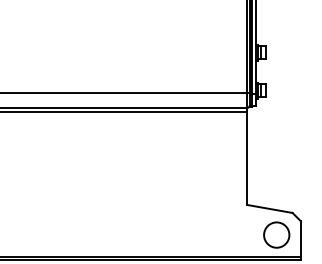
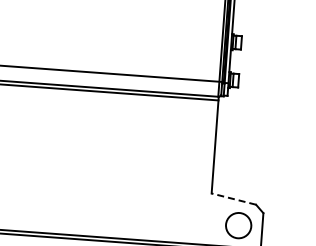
line: (270, 208) -> (234, 198), solid -> dashed

